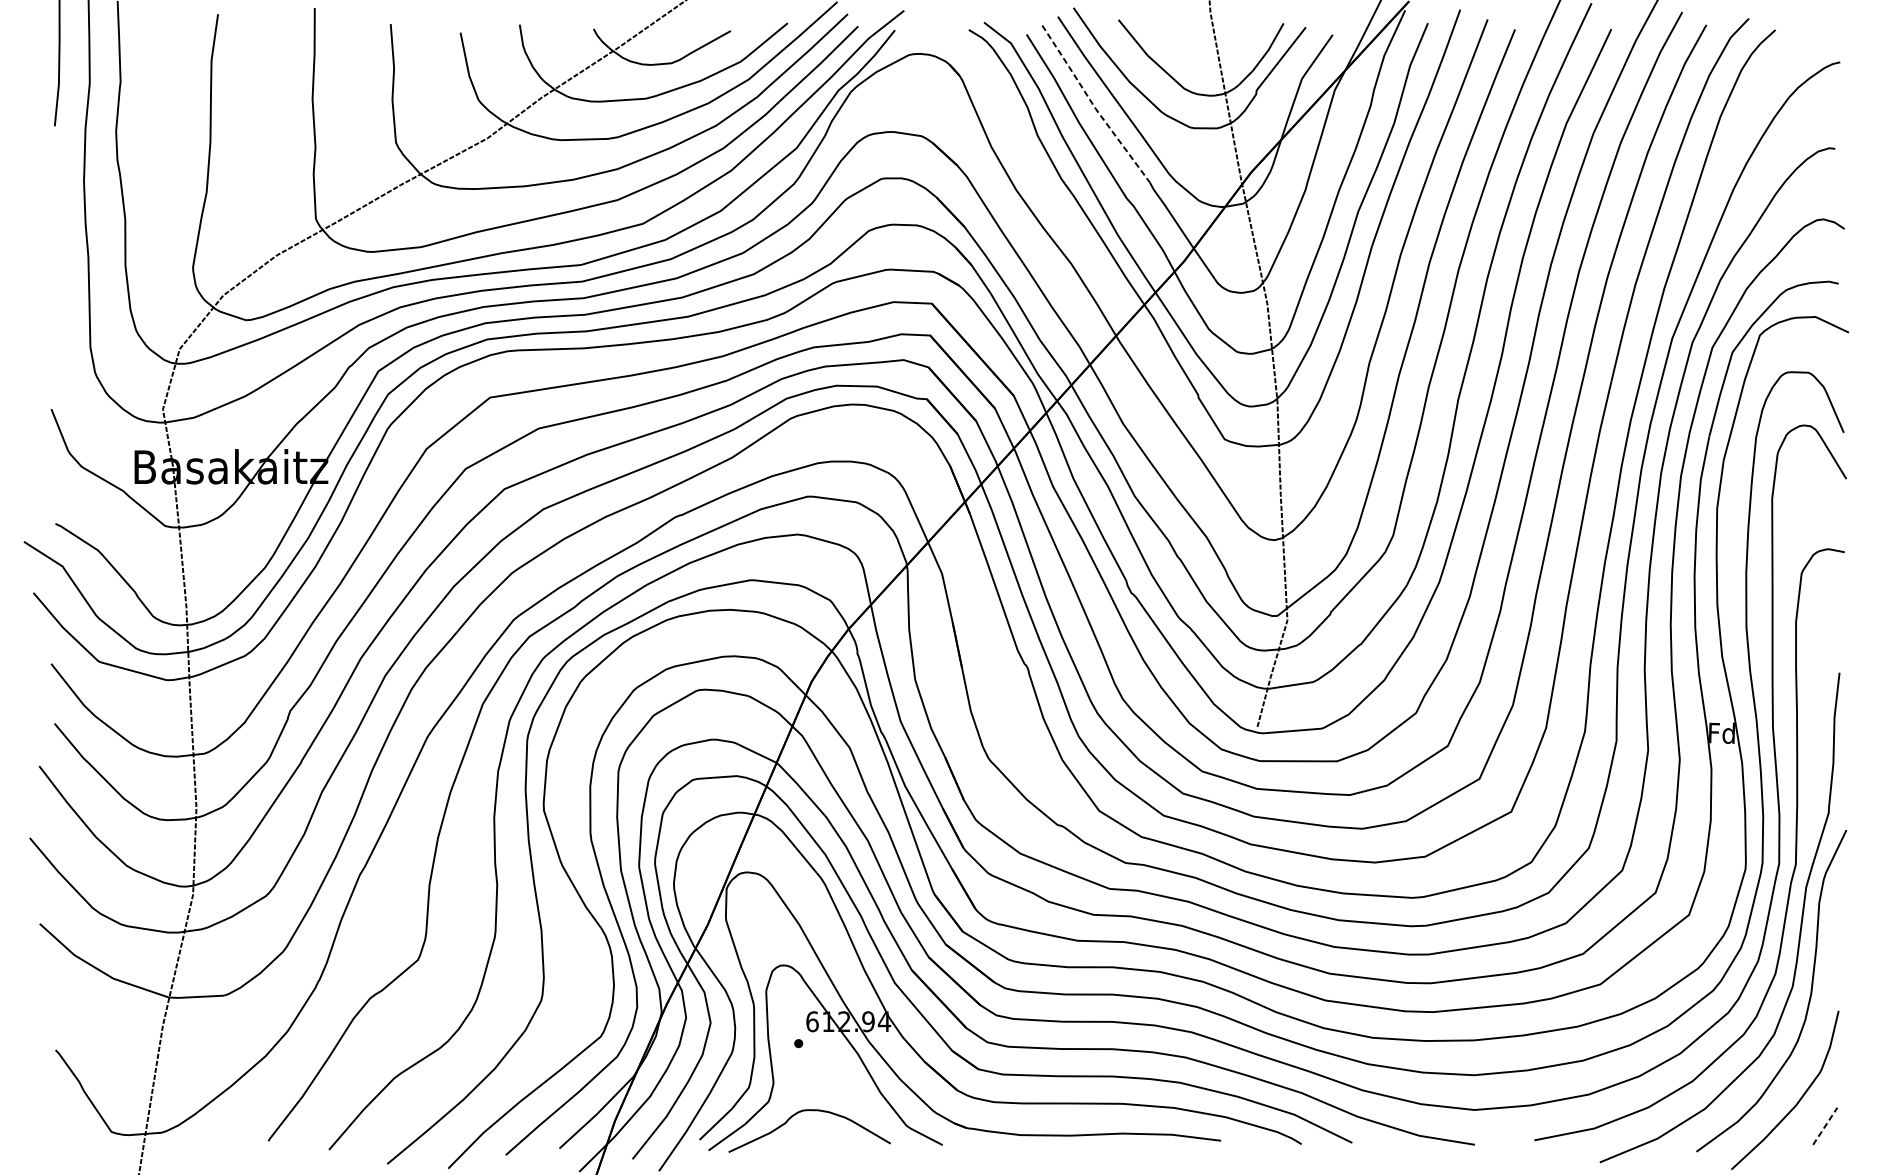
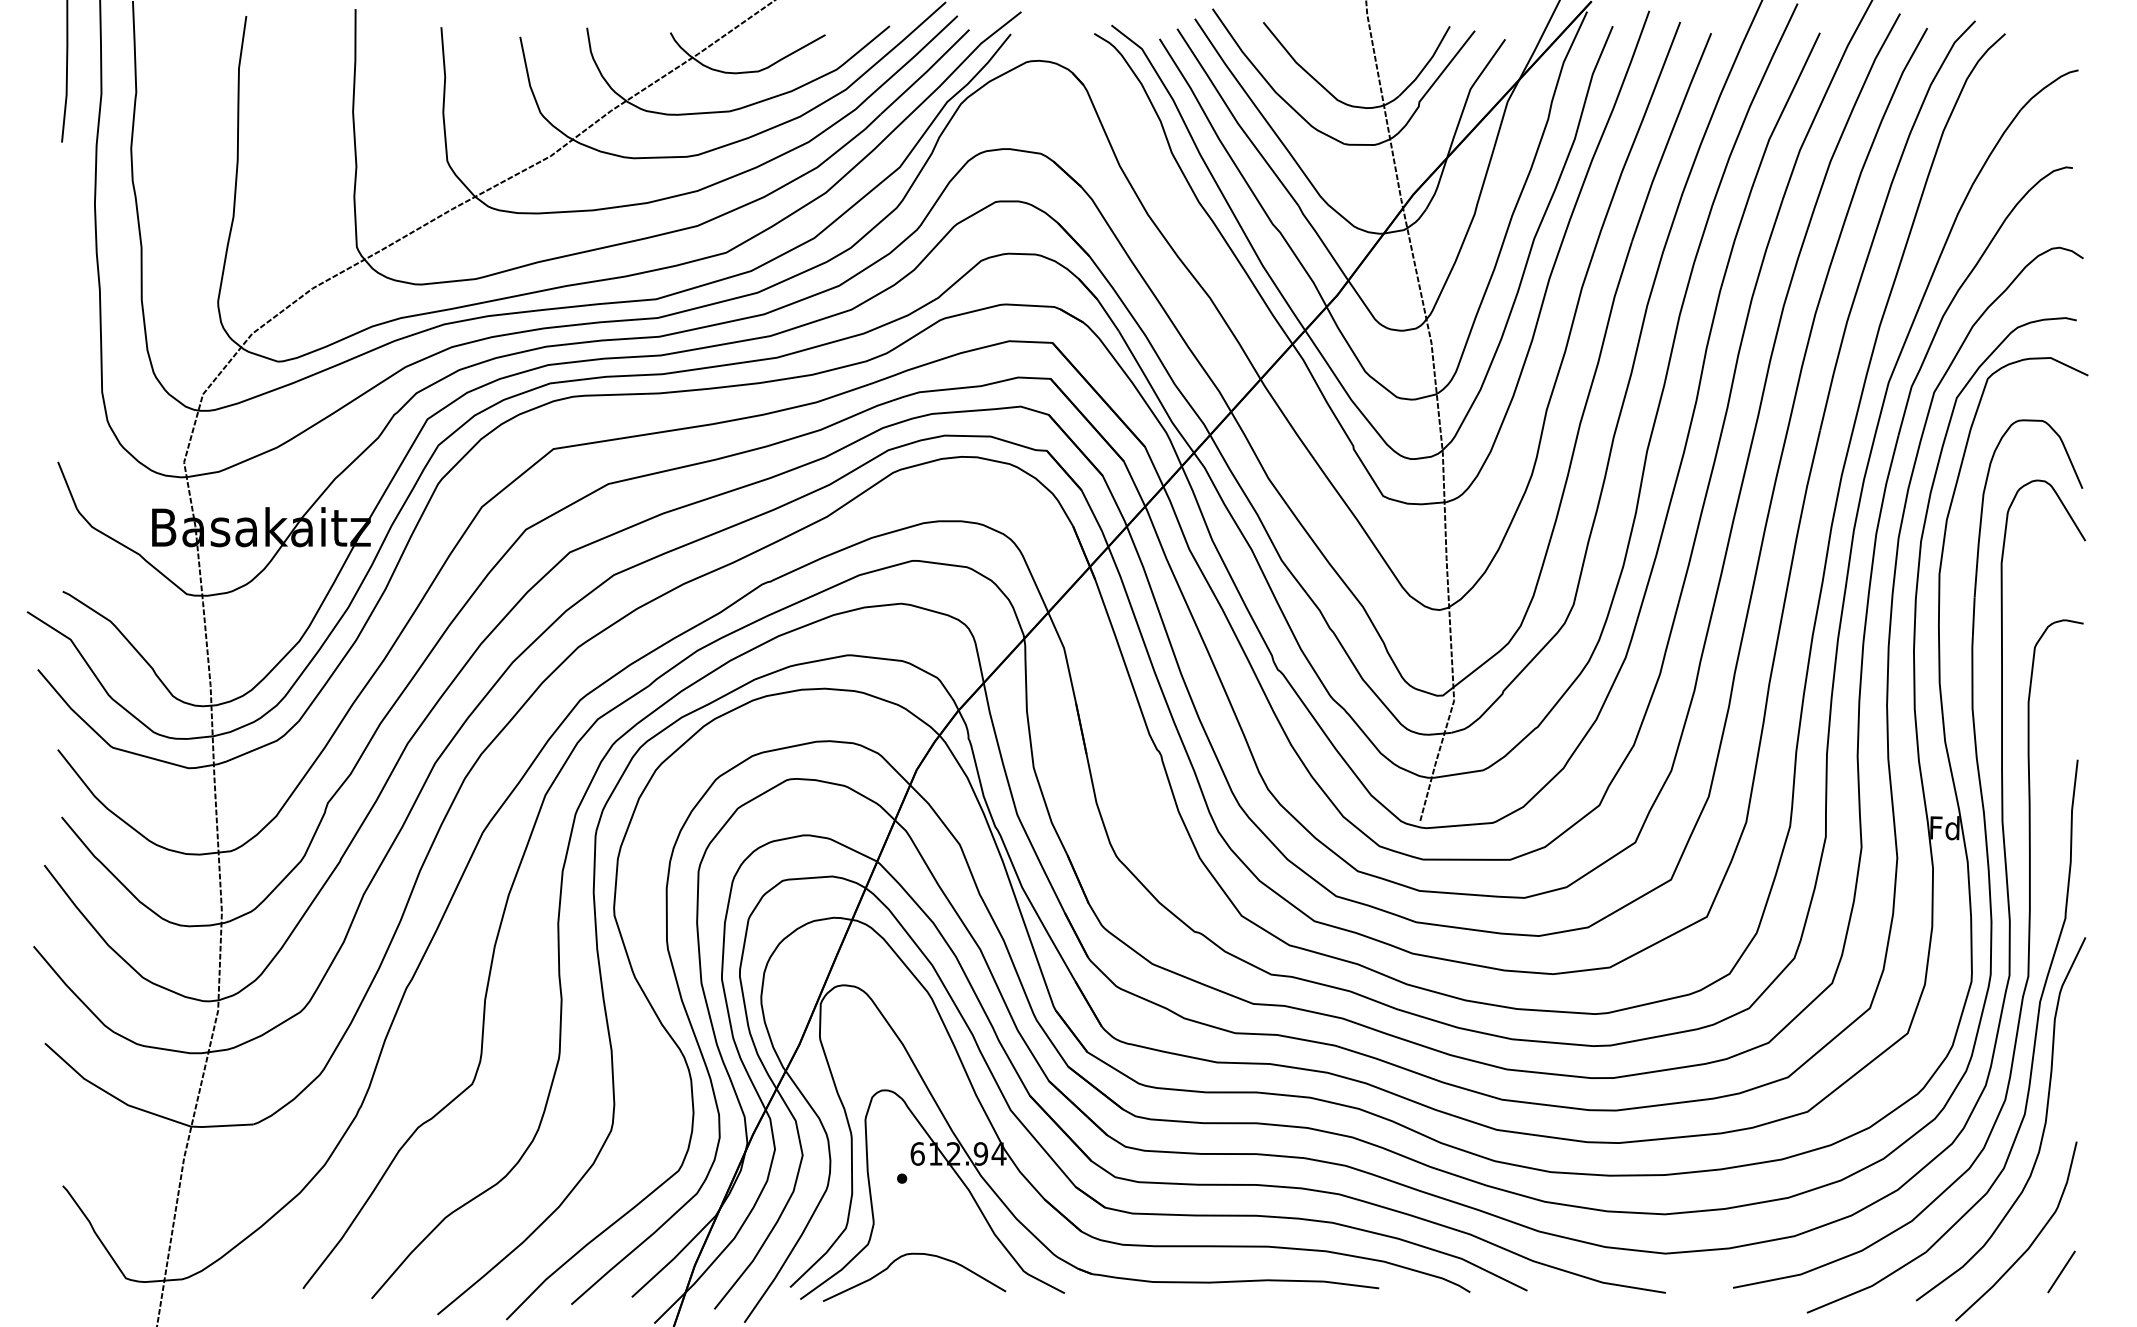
line: (1093, 105) -> (1235, 119), dashed -> solid
line: (1825, 1125) -> (2061, 1271), dashed -> solid

